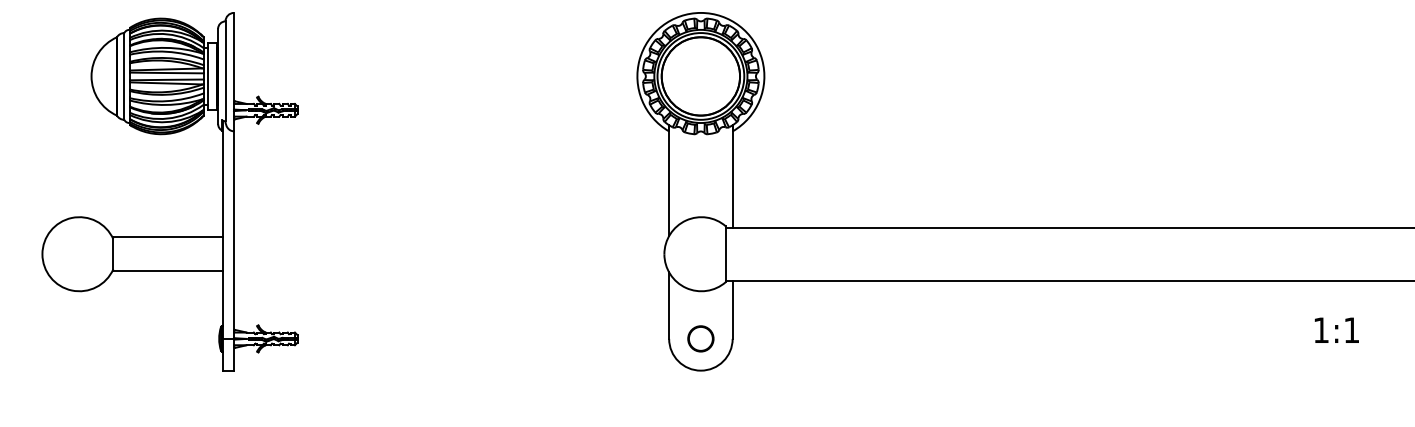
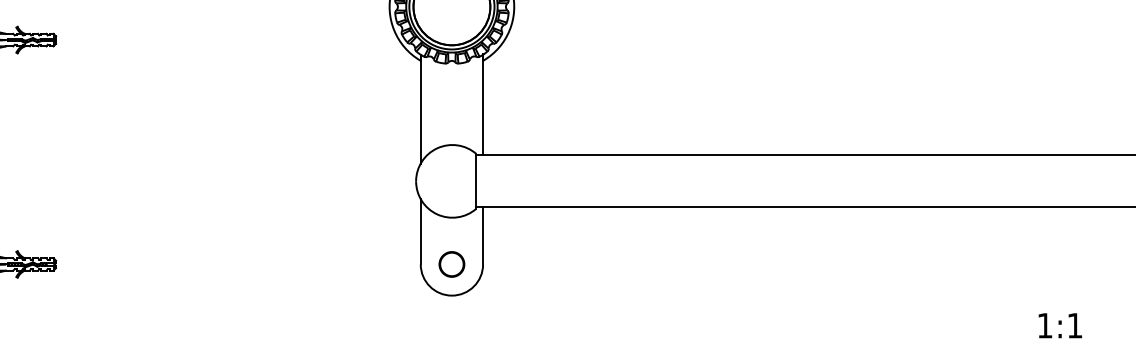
text: (1336, 329) -> (1060, 324), moved

